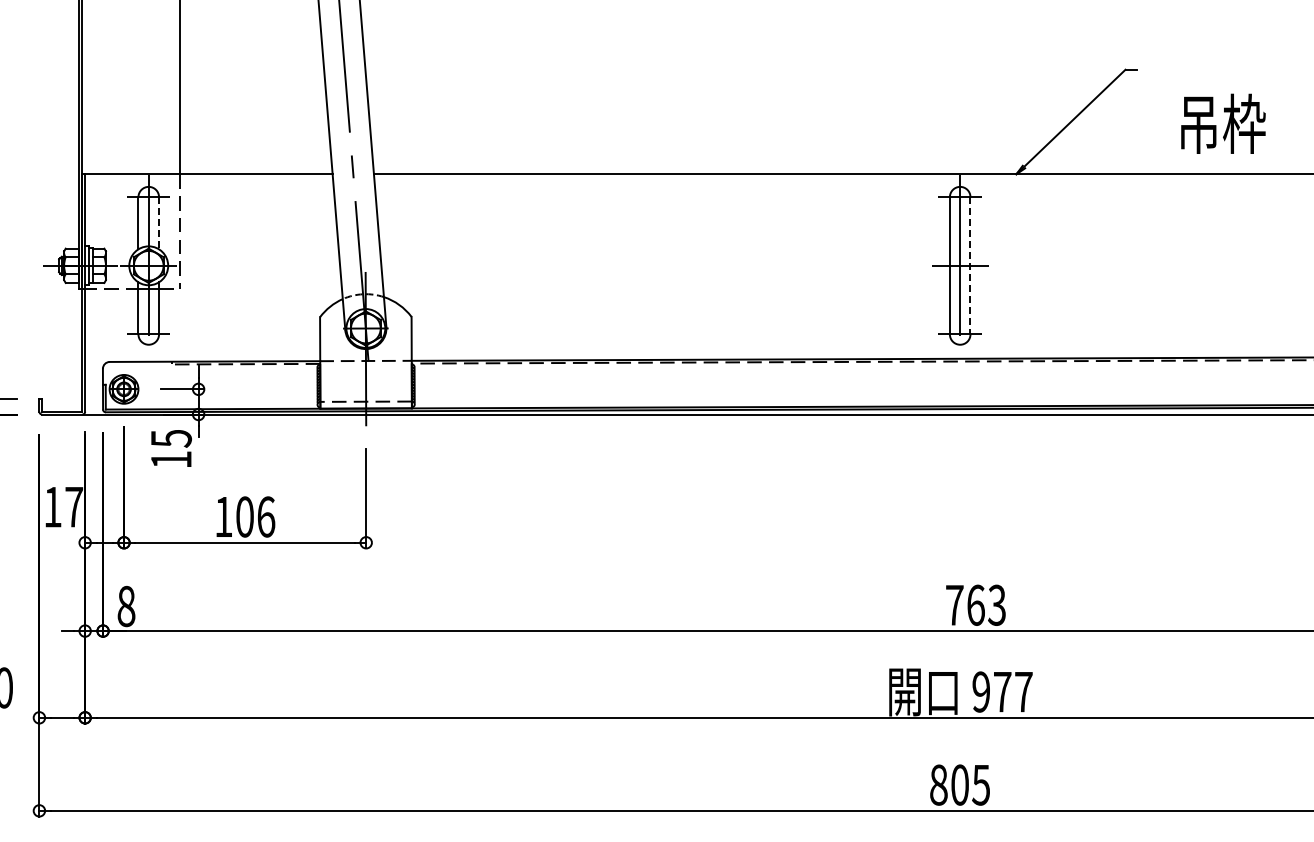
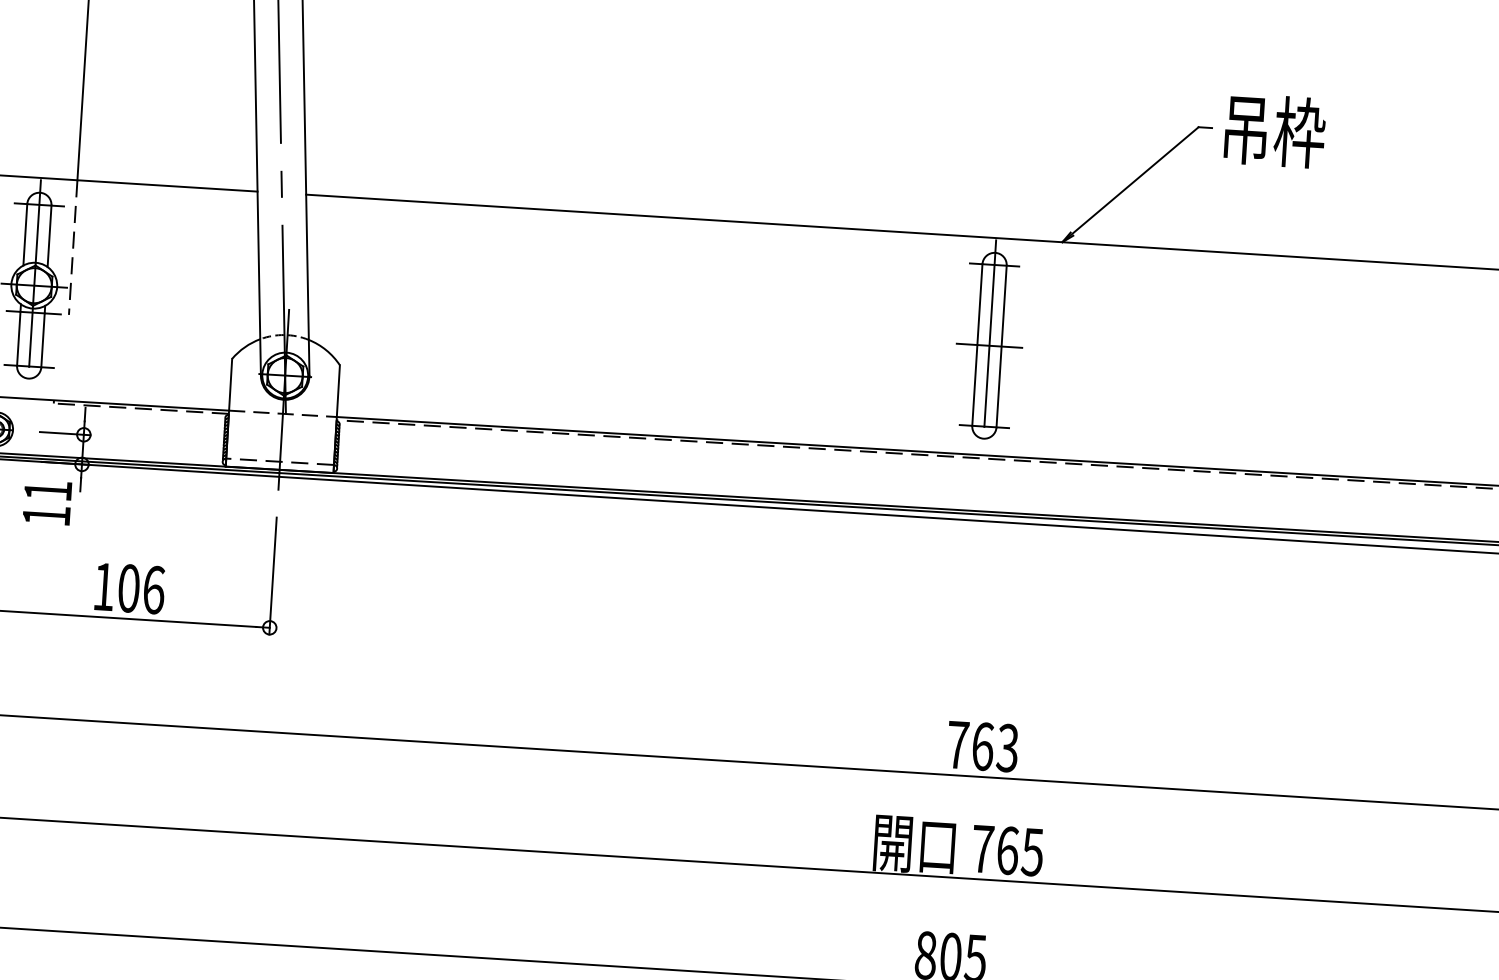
text: (1223, 123) -> (1275, 130), moved
line: (159, 223) -> (50, 236), dashed -> solid
line: (970, 265) -> (1001, 346), dashed -> solid
text: (171, 438) -> (48, 490), 15 -> 11
text: (1002, 691) -> (1007, 850), 977 -> 765

